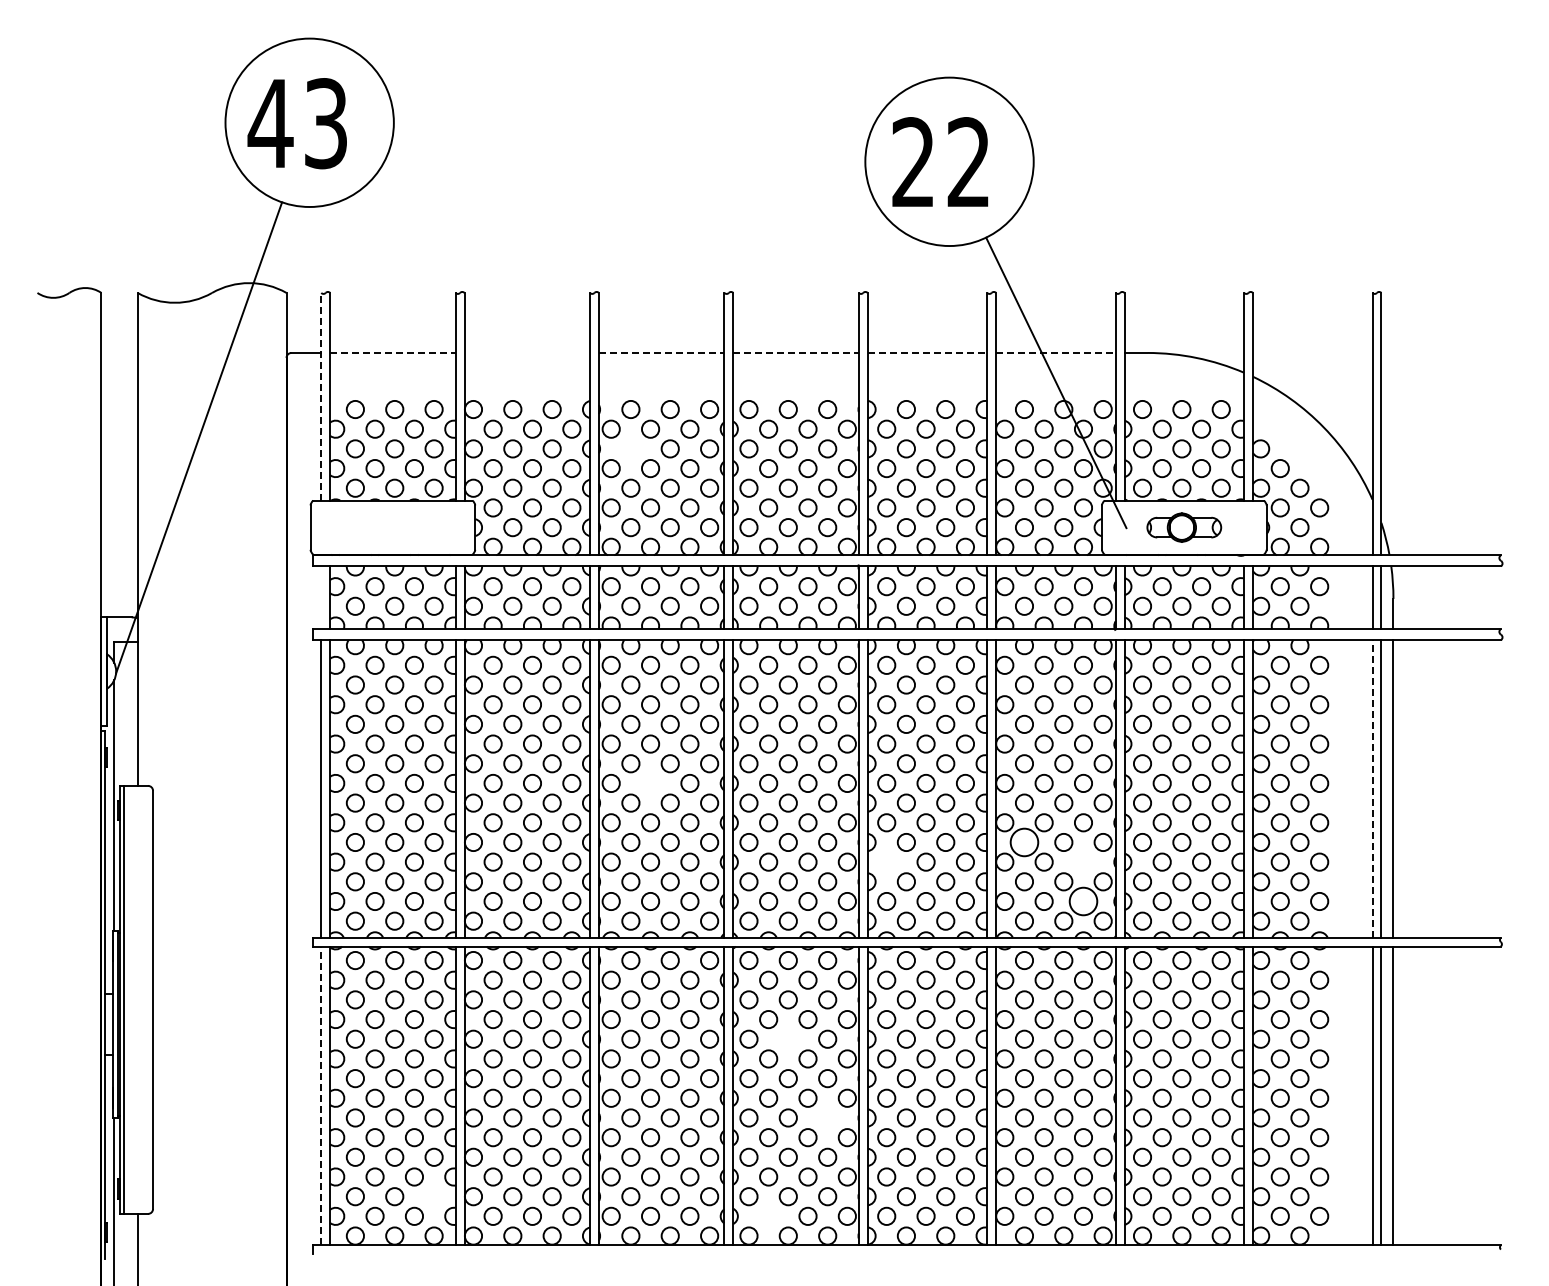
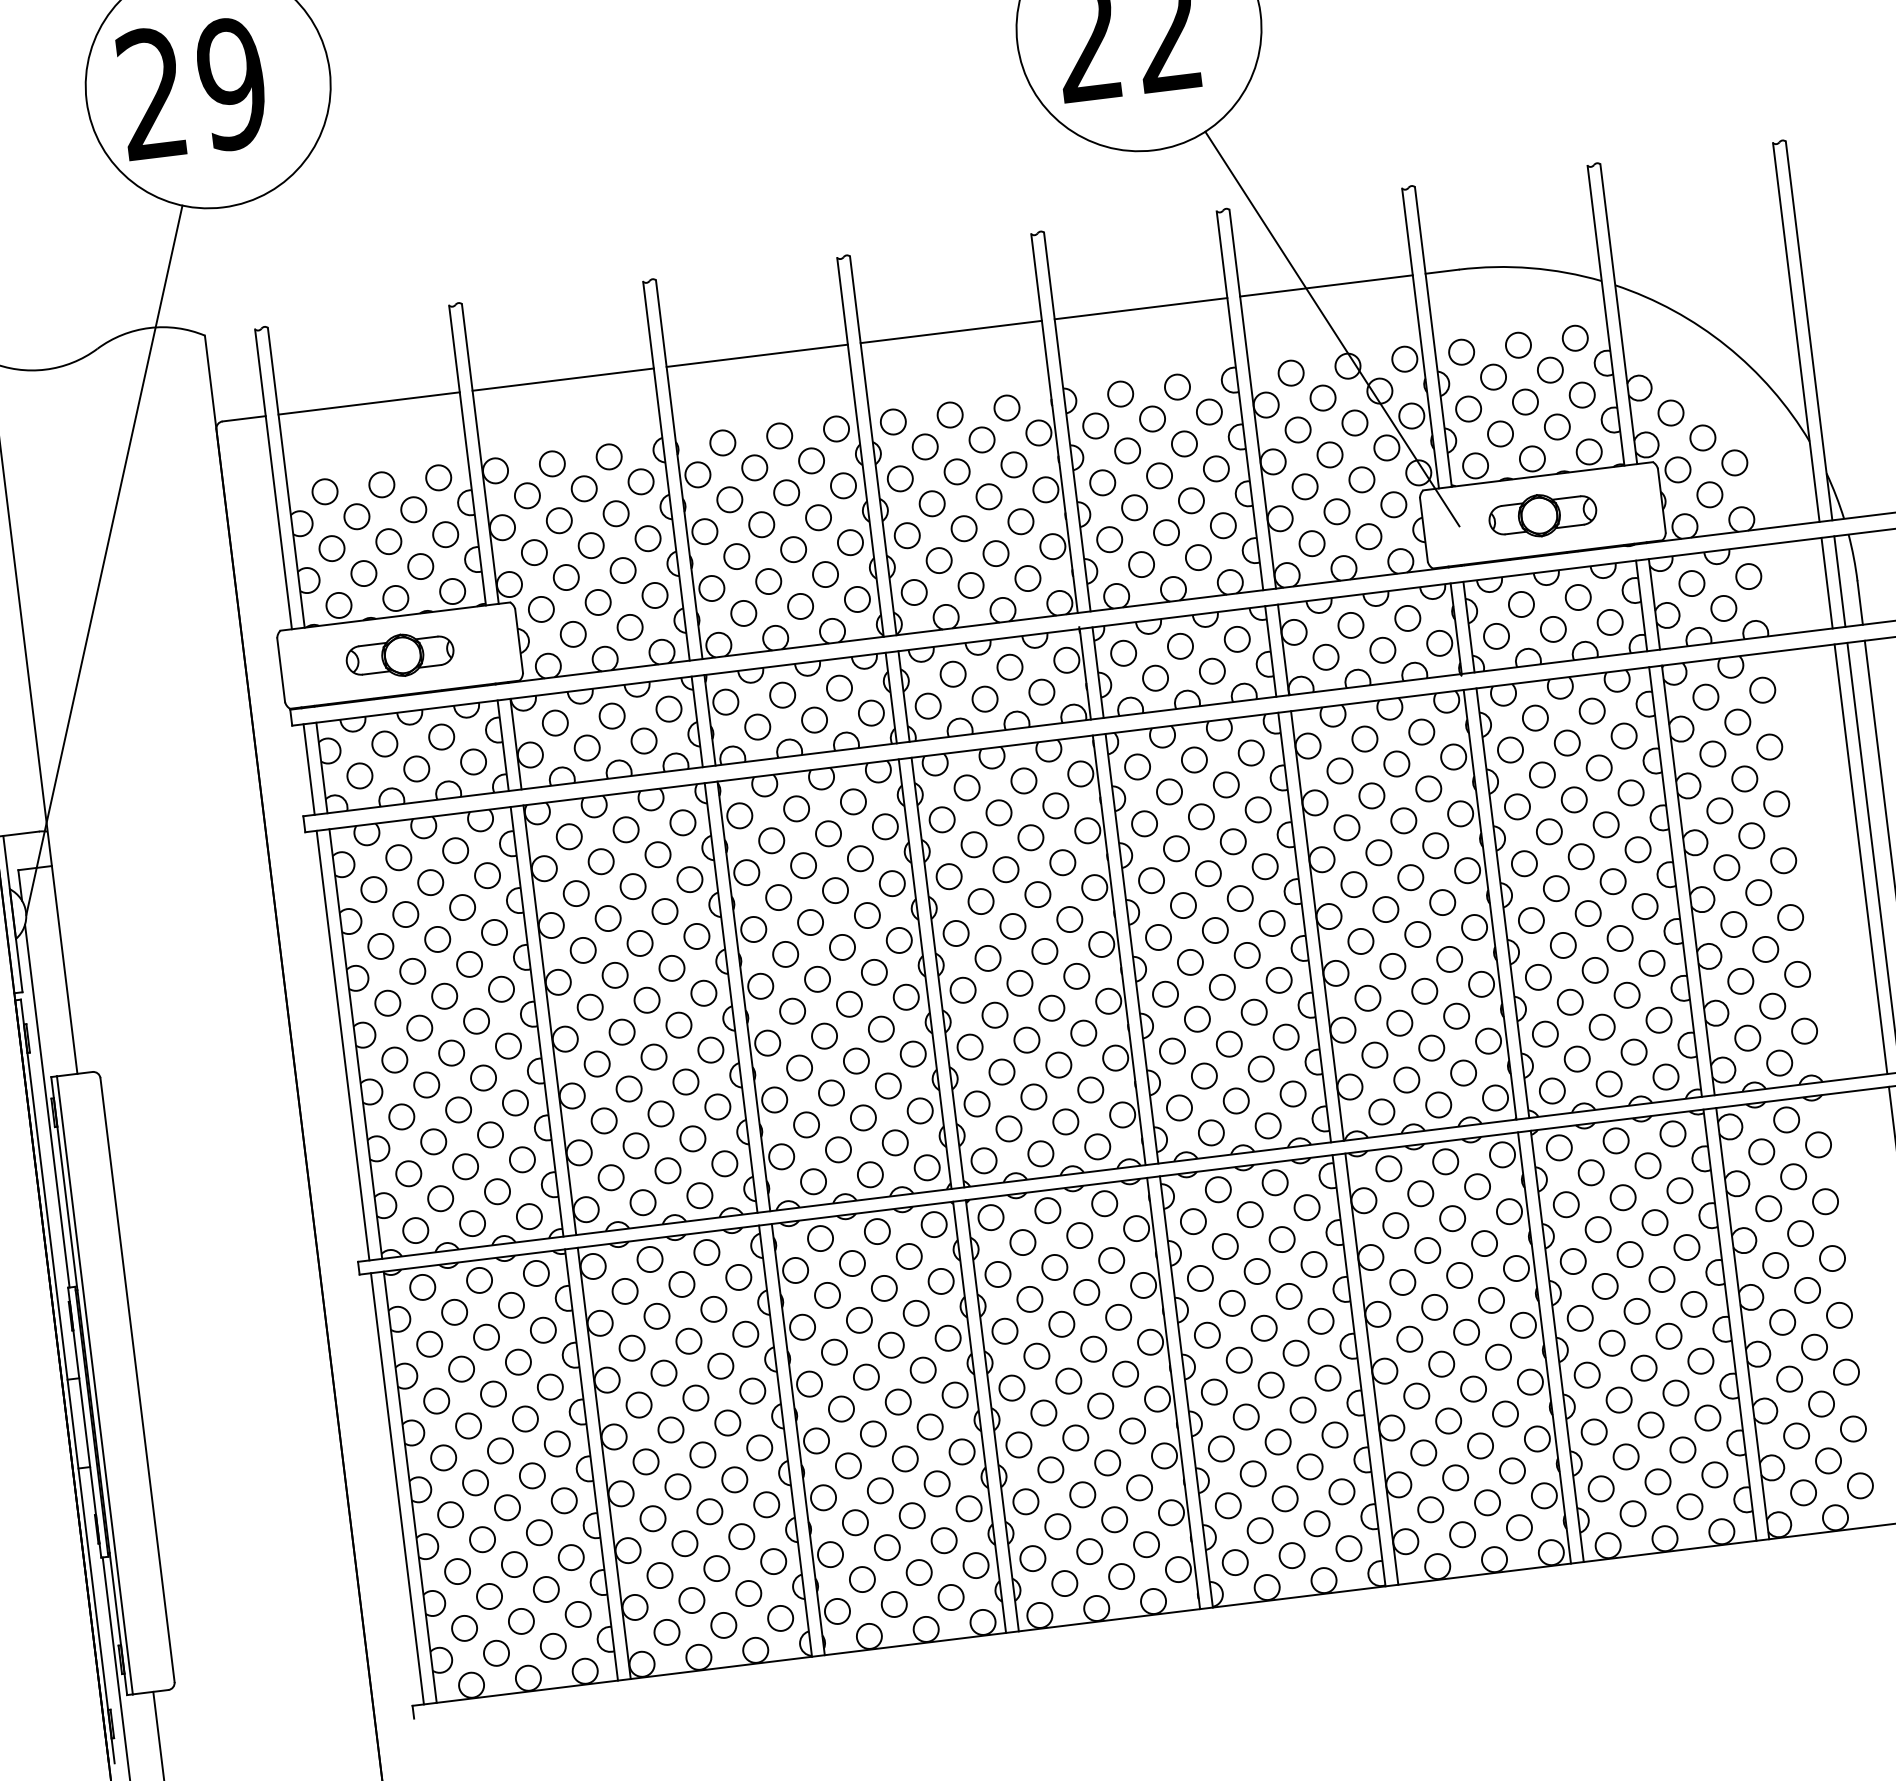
text: (297, 123) -> (190, 89), 43 -> 29
line: (392, 352) -> (368, 402), dashed -> solid
line: (527, 352) -> (563, 378), added
line: (661, 352) -> (756, 355), dashed -> solid
line: (796, 352) -> (951, 331), dashed -> solid
line: (927, 352) -> (1141, 307), dashed -> solid
line: (1055, 352) -> (1325, 285), dashed -> solid
line: (321, 396) -> (273, 478), dashed -> solid
circle: (630, 448) -> (729, 499), added
part: (392, 527) -> (399, 655), added
line: (321, 597) -> (309, 769), added
circle: (650, 783) -> (817, 979), added
line: (1372, 788) -> (1860, 858), dashed -> solid
circle: (1024, 842) -> (1367, 998), size x0.62
circle: (886, 861) -> (1172, 1050), added
circle: (1083, 861) -> (1456, 1015), added
circle: (1083, 901) -> (1463, 1073), size x0.62
circle: (787, 1038) -> (1060, 1323), added
line: (321, 1095) -> (397, 1488), dashed -> solid
circle: (827, 1117) -> (1132, 1430), added
circle: (433, 1196) -> (577, 1614), added
circle: (768, 1215) -> (1064, 1582), added

